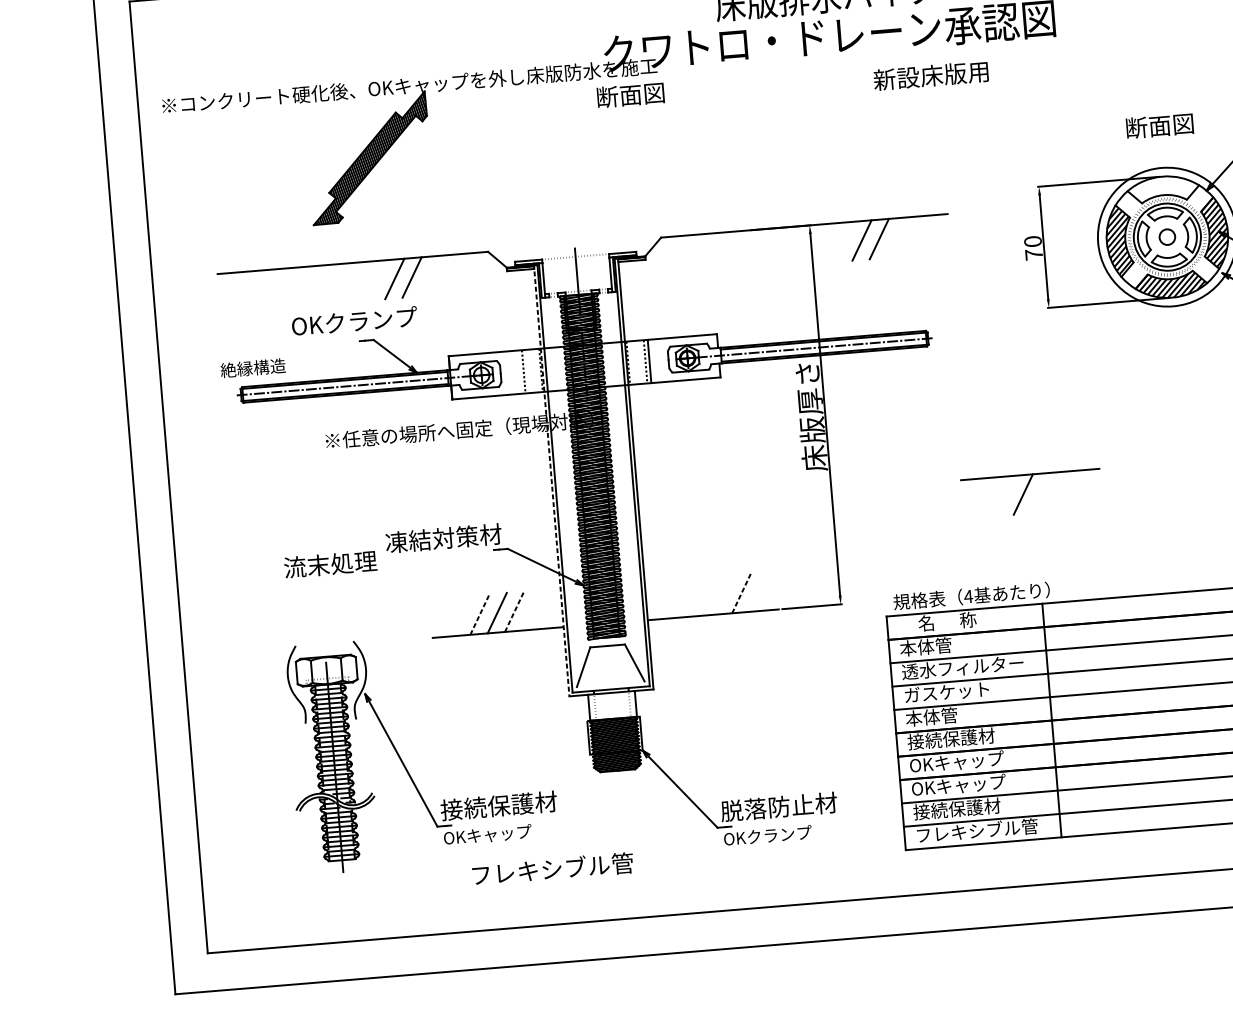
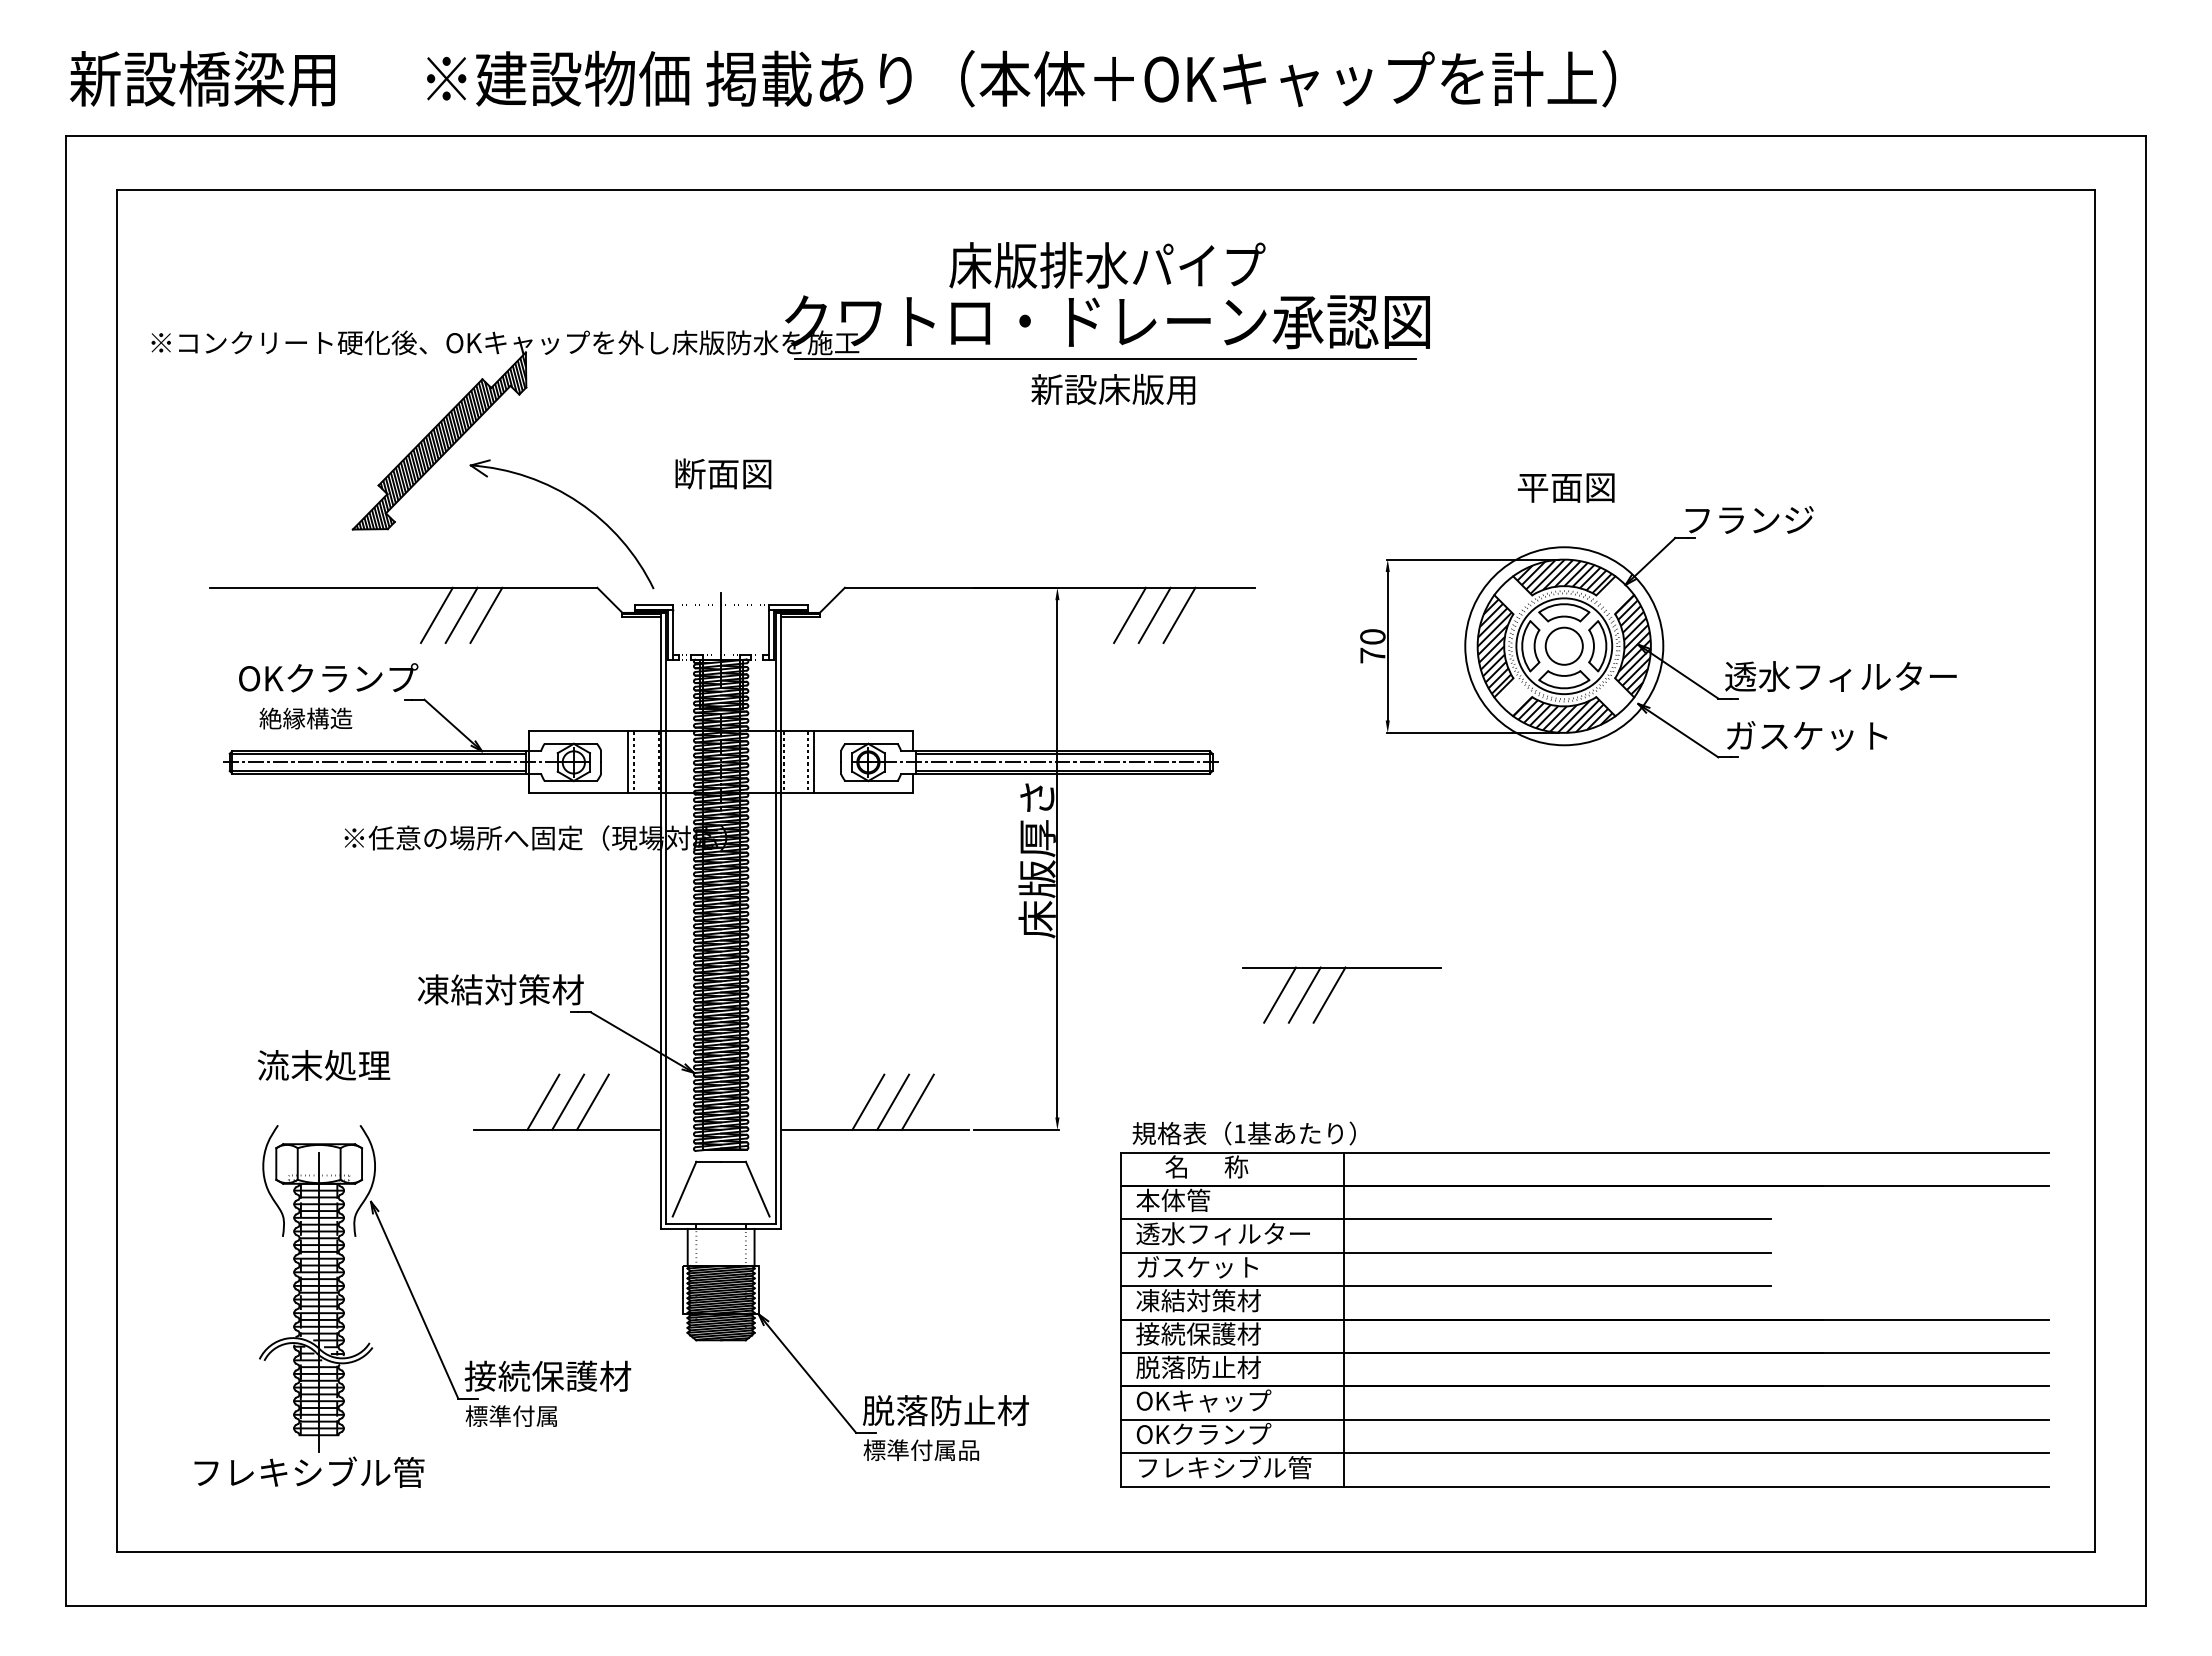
line: (830, 62) -> (1105, 358), added
text: (931, 75) -> (1113, 388), moved
text: (630, 94) -> (723, 473), moved
text: (1136, 128) -> (1532, 487), 断面図 -> 平面図
hatch: (1163, 188) -> (1564, 576), added
part: (468, 193) -> (576, 502), added
circle: (1166, 236) -> (1563, 645), size x1.67
line: (896, 237) -> (1179, 615), added
line: (377, 280) -> (436, 615), added
text: (354, 321) -> (328, 677), moved
text: (252, 368) -> (305, 718), moved
line: (519, 372) -> (628, 762), added
line: (551, 480) -> (660, 919), dashed -> solid
line: (1005, 495) -> (1304, 994), added
line: (989, 496) -> (1280, 994), added
text: (330, 564) -> (323, 1065), moved
line: (724, 593) -> (893, 1101), added
line: (741, 593) -> (917, 1102), dashed -> solid
line: (707, 595) -> (868, 1101), added
text: (968, 596) -> (1239, 1133), 4 -> 1
line: (514, 611) -> (592, 1102), dashed -> solid
line: (480, 614) -> (543, 1102), dashed -> solid
text: (949, 715) -> (1198, 1300), 本体管 -> 凍結対策材
text: (956, 762) -> (1203, 1367), OKキャップ -> 脱落防止材
text: (960, 808) -> (1203, 1433), 接続保護材 -> OKクランプ
text: (487, 834) -> (528, 1415), OKキャップ -> 標準付属
text: (767, 836) -> (926, 1450), OKクランプ -> 標準付属品
text: (552, 868) -> (309, 1471), moved

